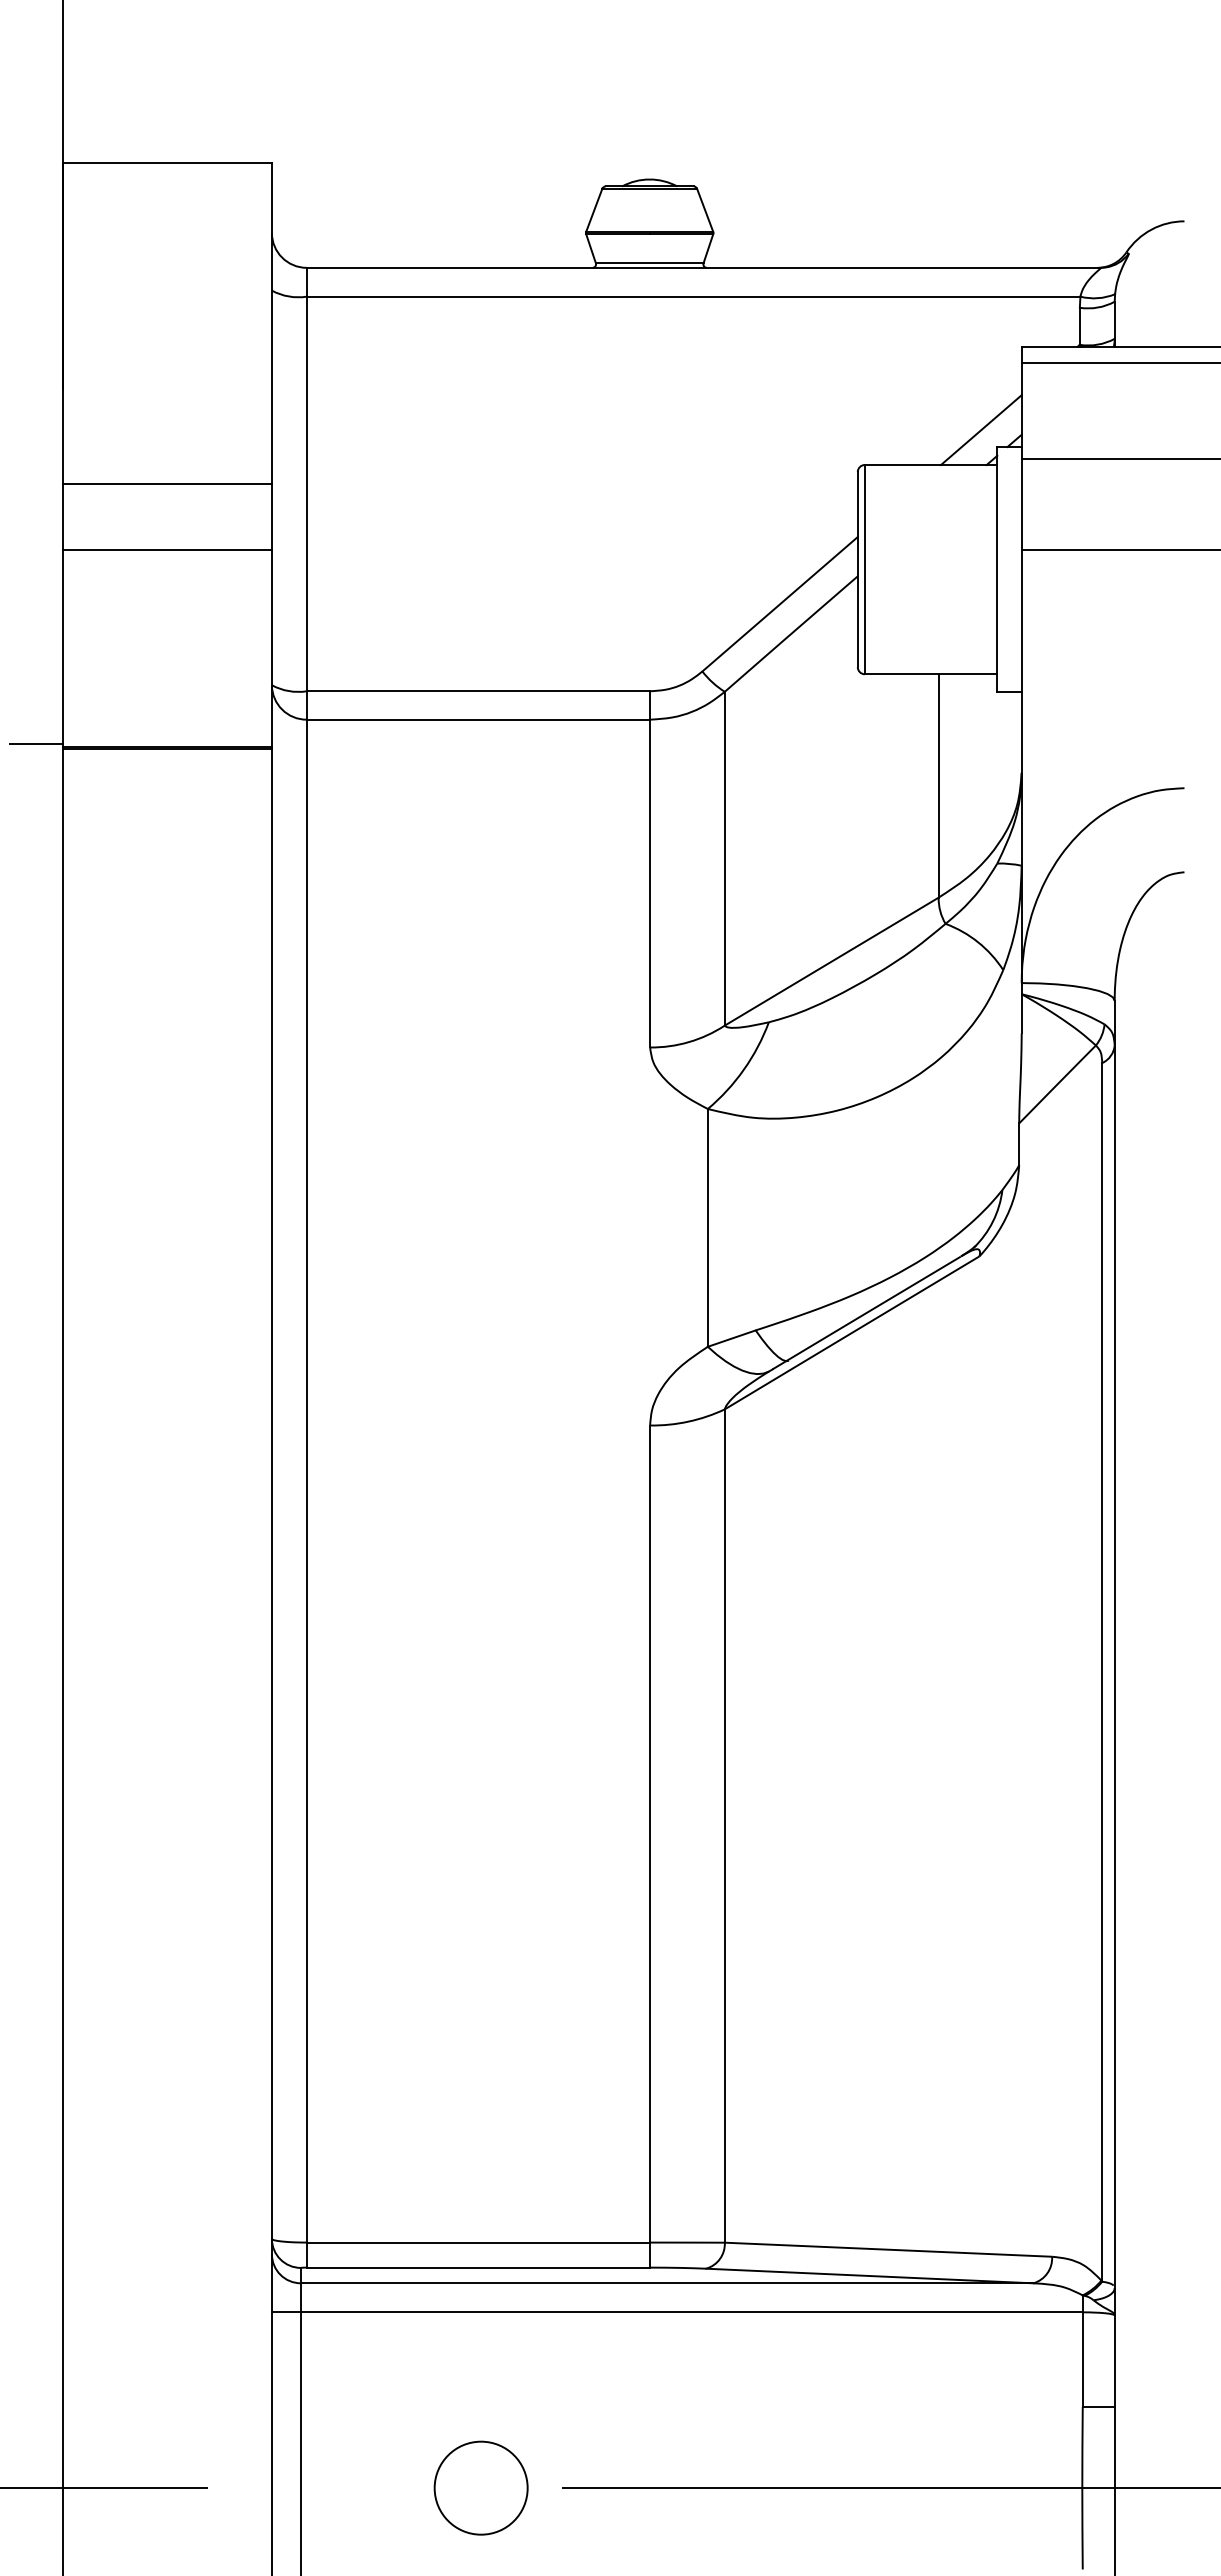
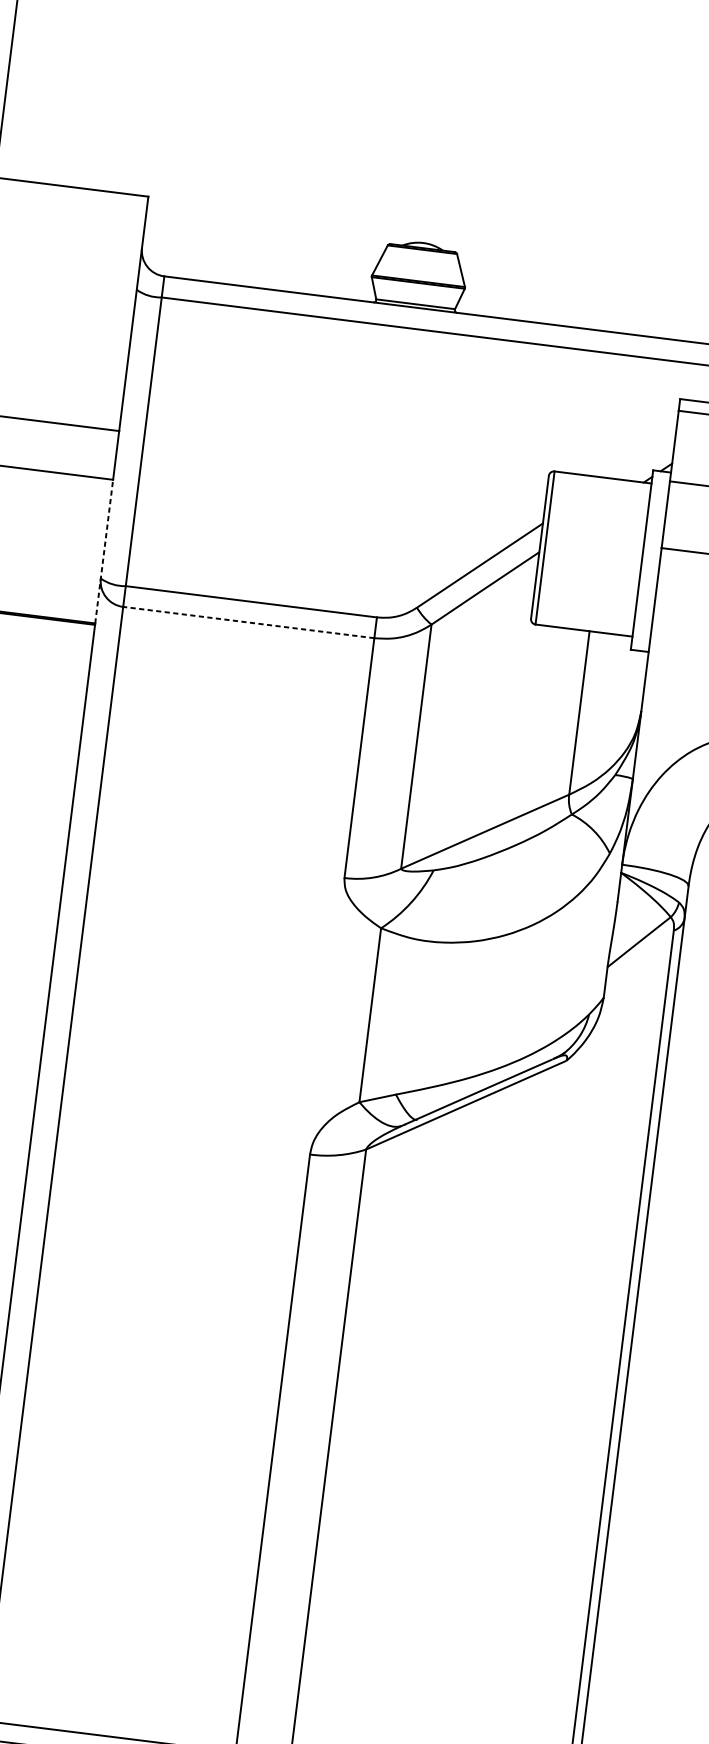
line: (981, 430) -> (643, 456), removed
line: (271, 647) -> (103, 550), solid -> dashed
line: (478, 719) -> (248, 622), solid -> dashed

